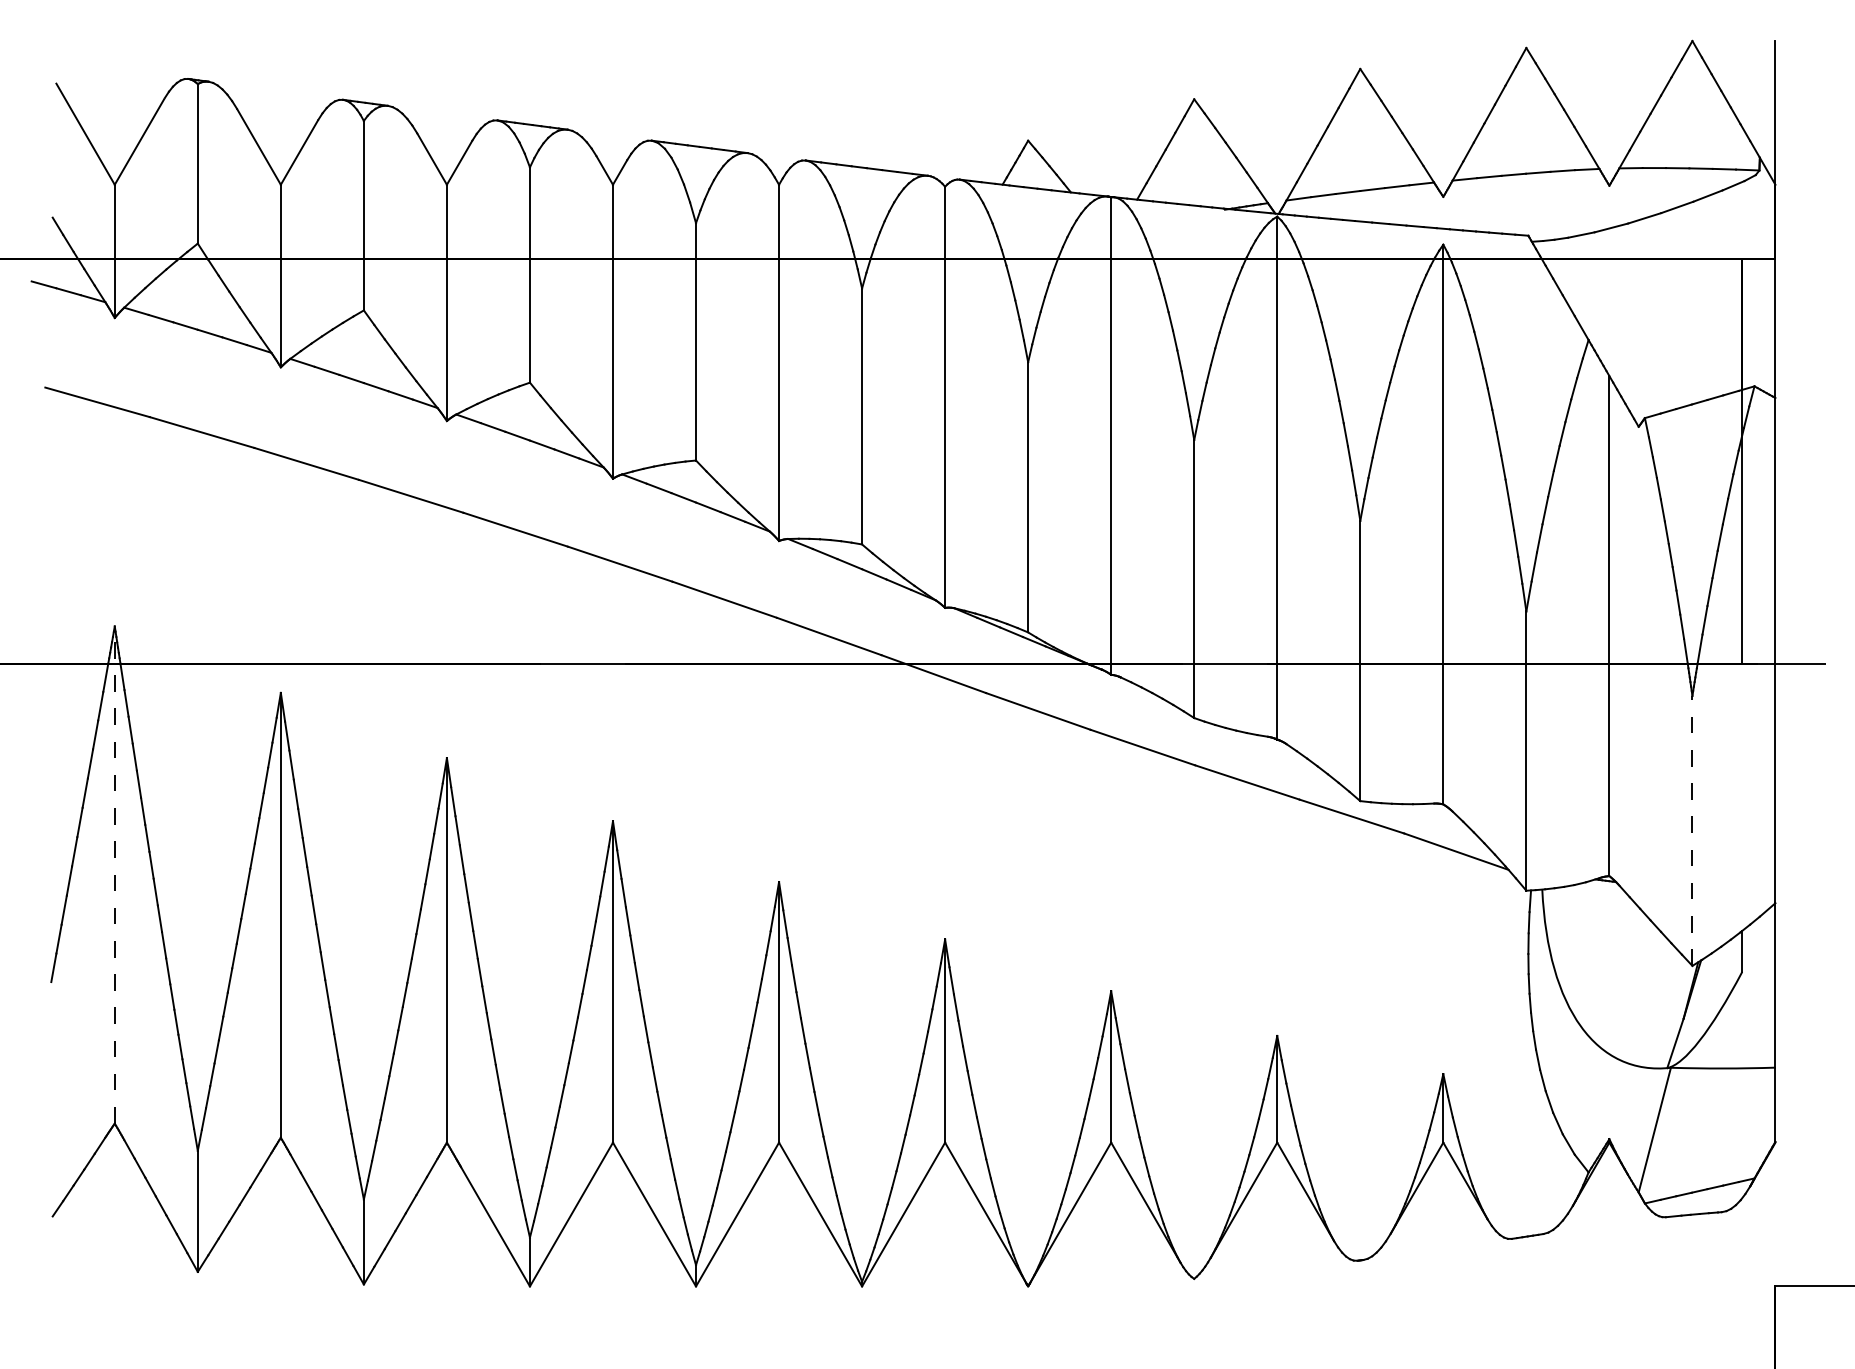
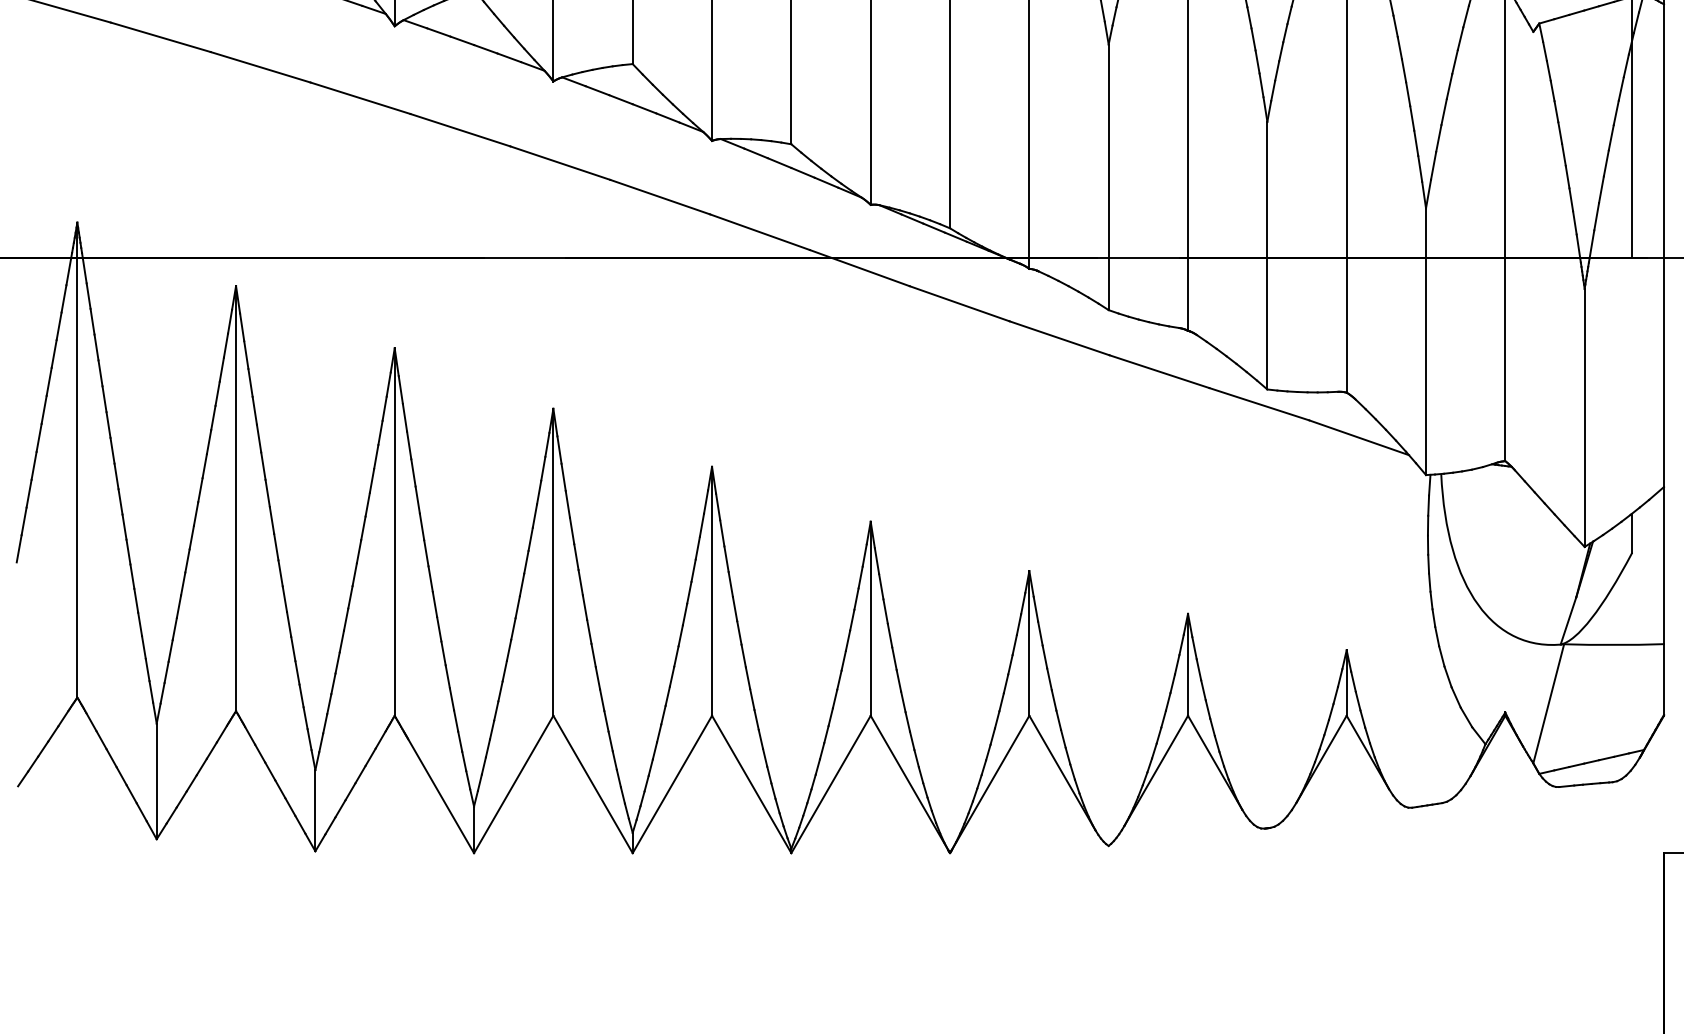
line: (1692, 830) -> (1584, 417), dashed -> solid
line: (114, 875) -> (77, 460), dashed -> solid

